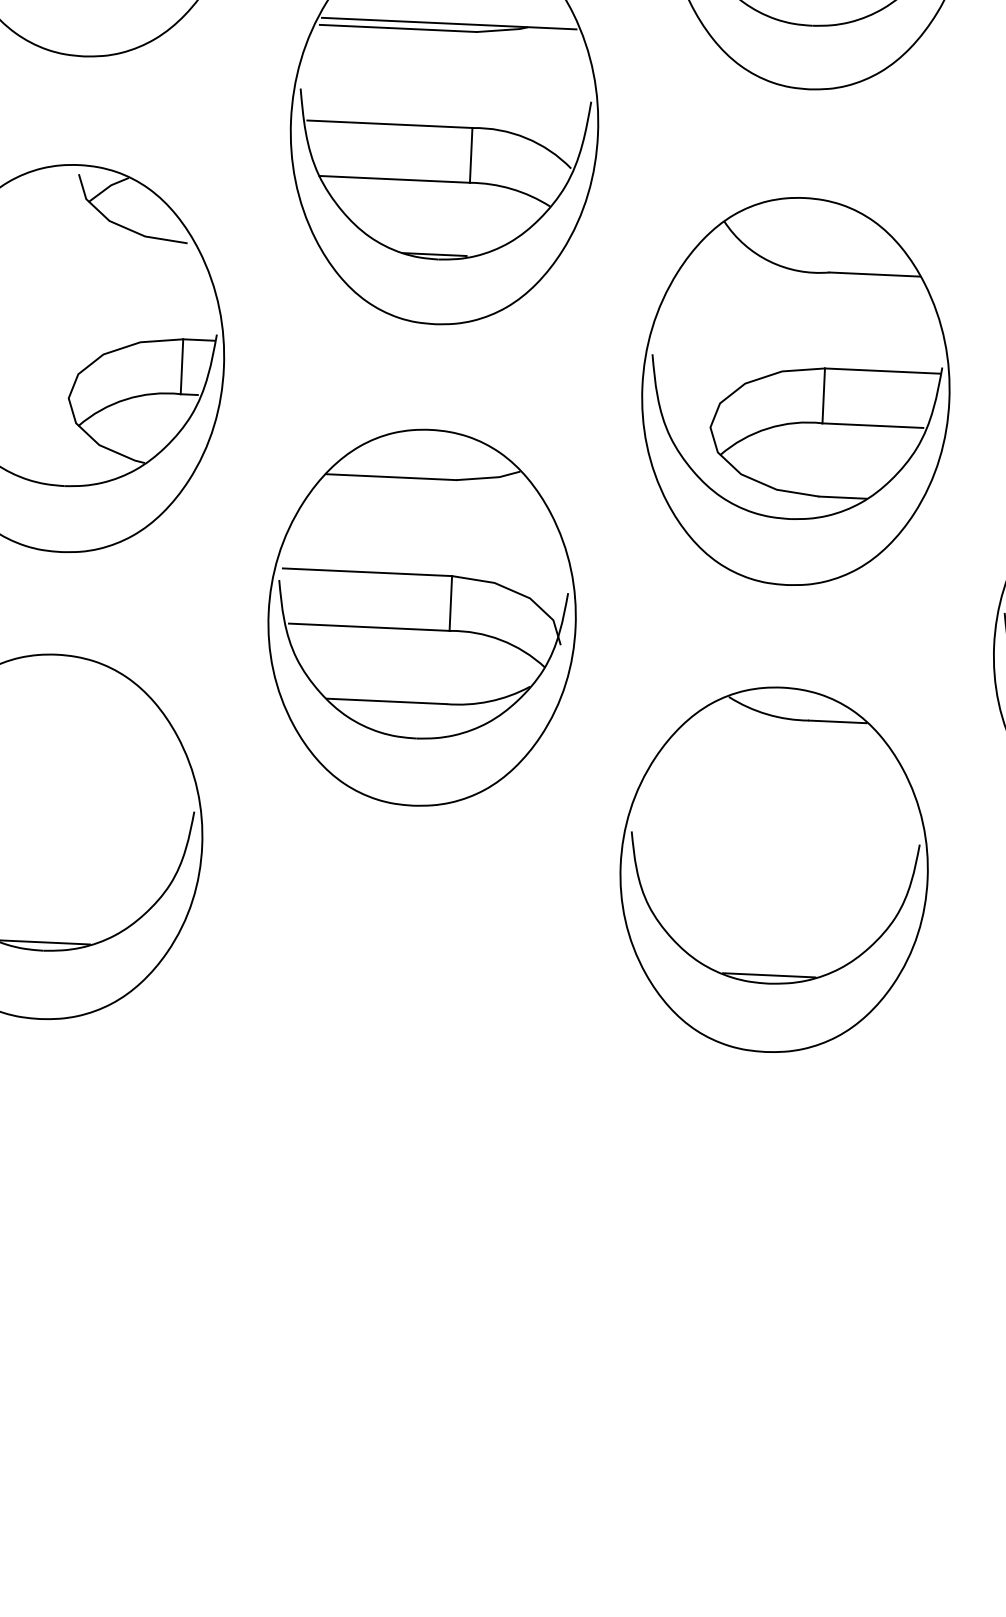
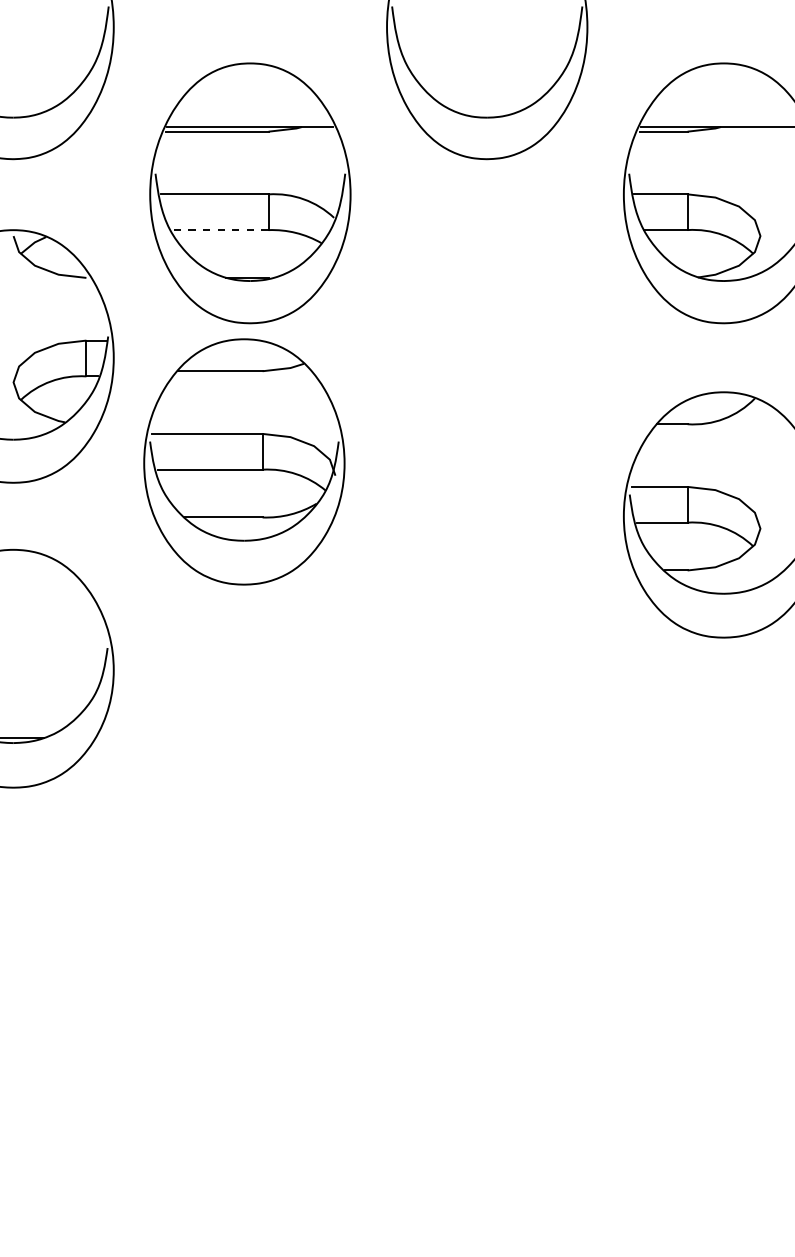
line: (393, 179) -> (218, 230), solid -> dashed
part: (796, 391) -> (487, 356), removed
part: (422, 617) -> (244, 461), moved
part: (774, 869) -> (487, 668), removed

